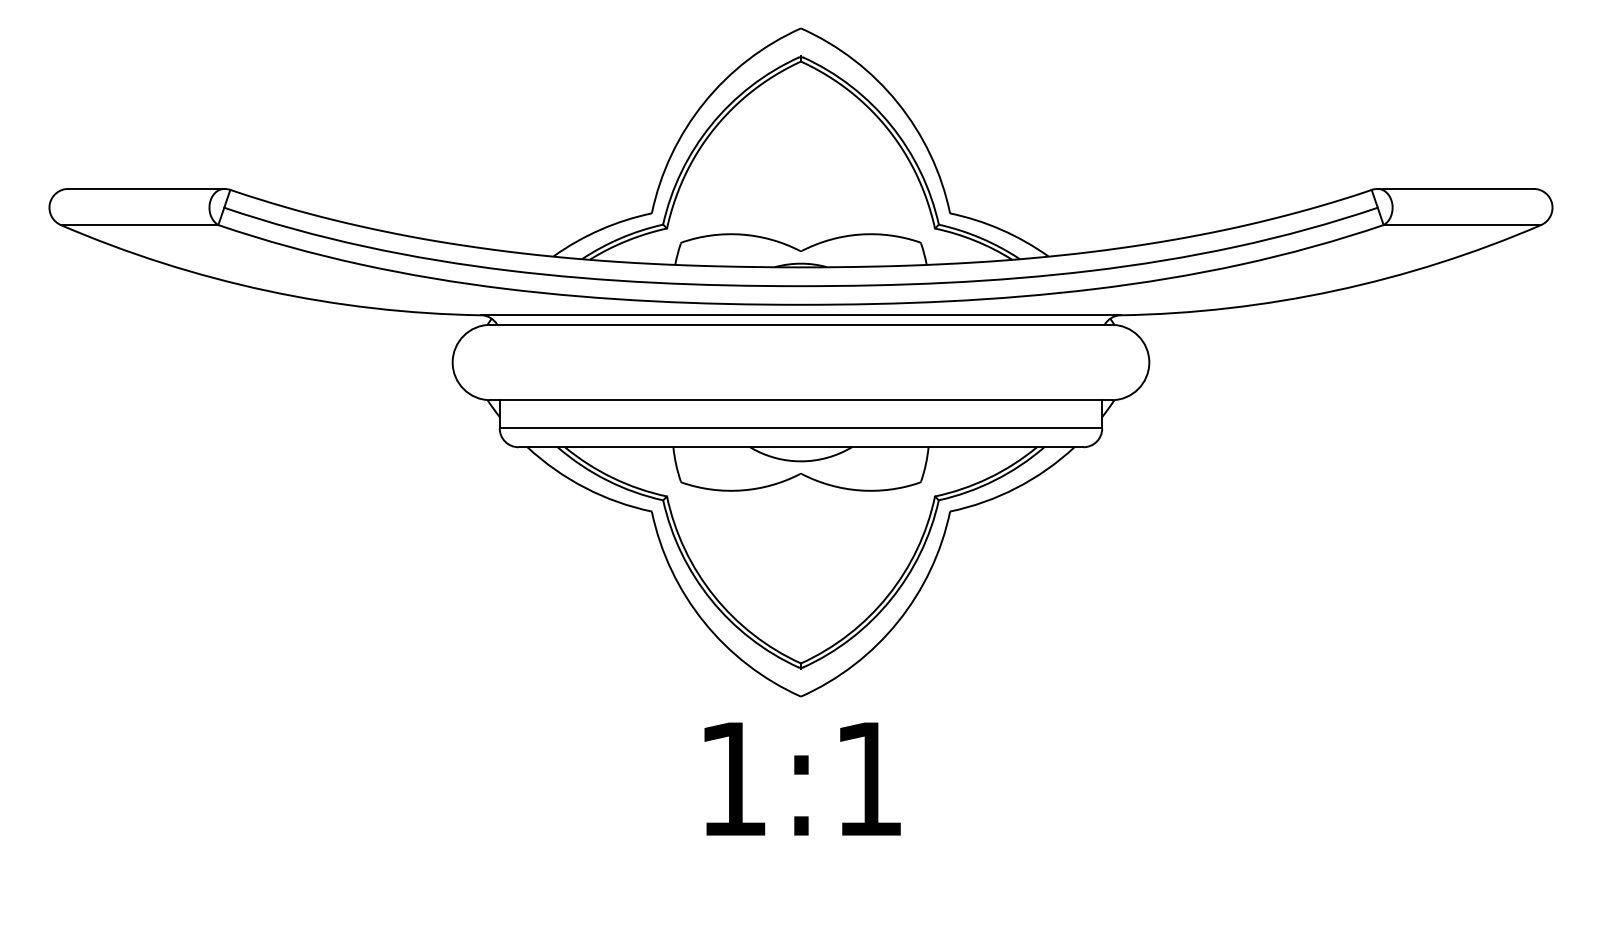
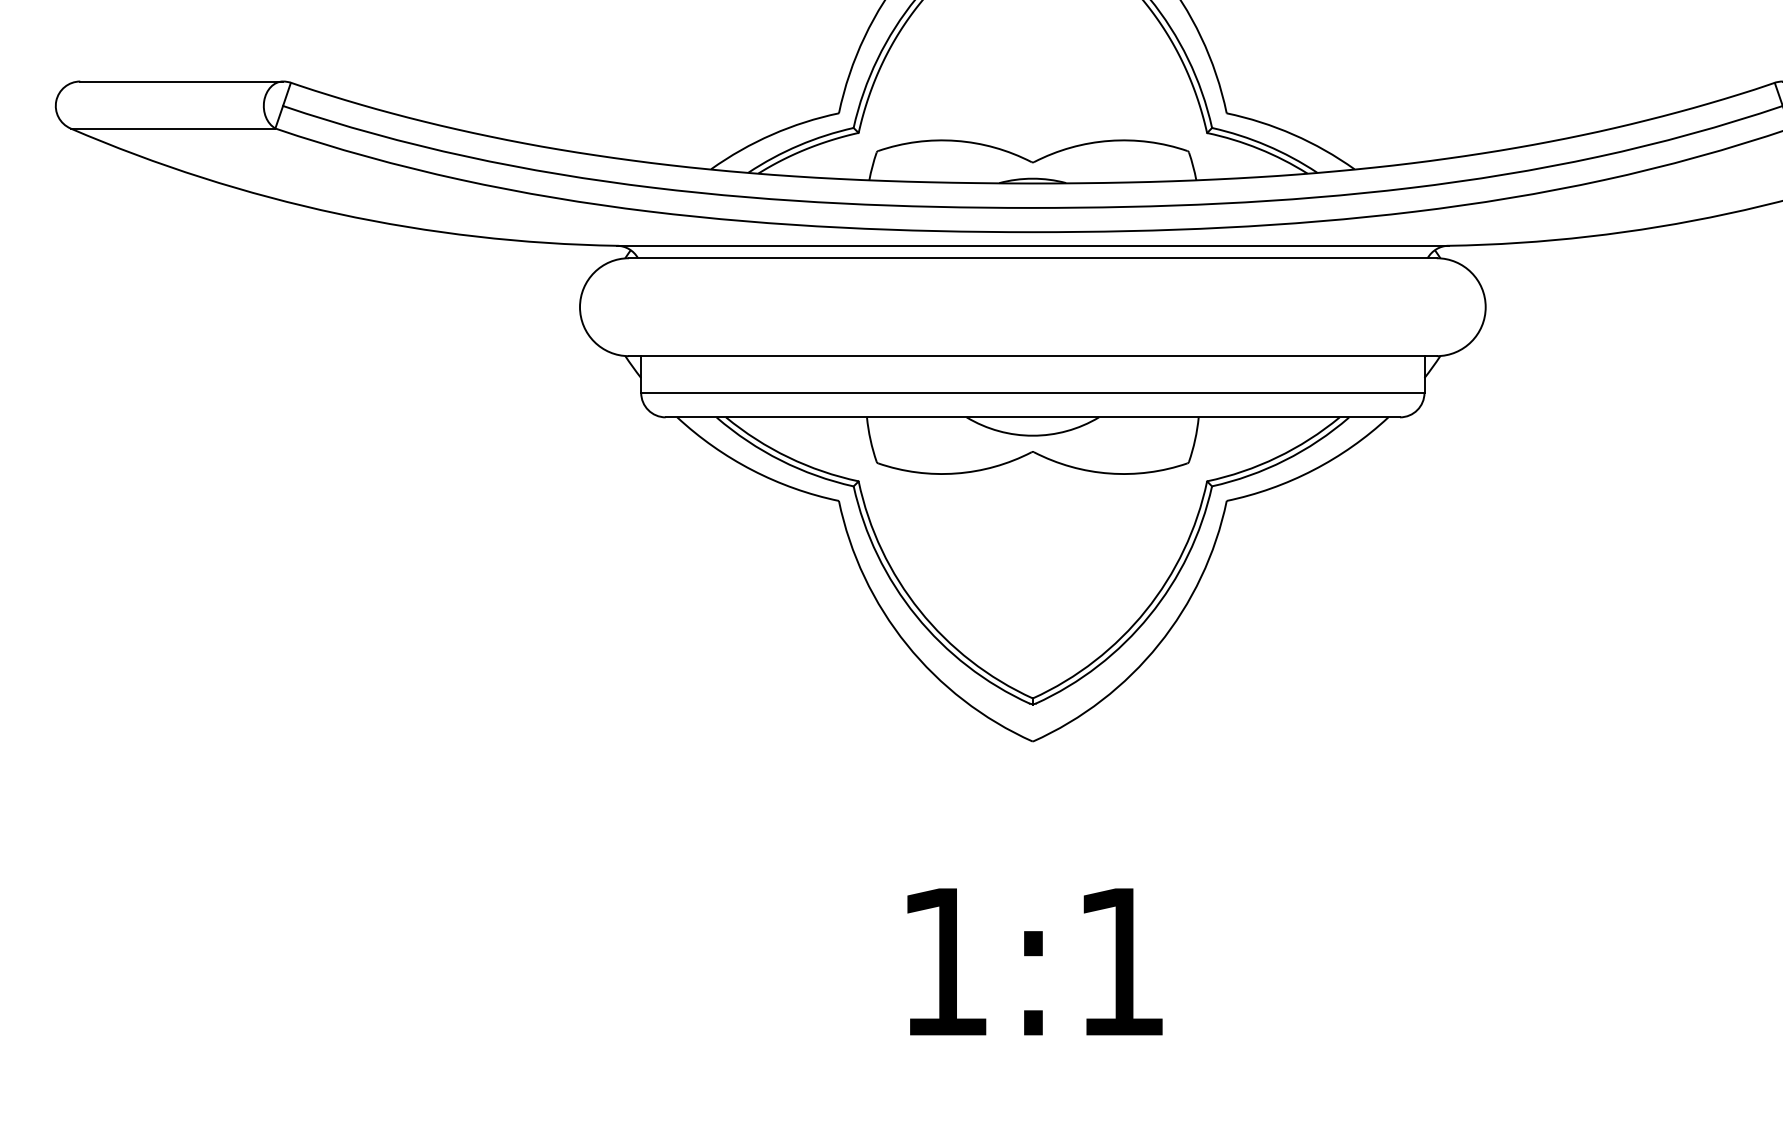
text: (802, 778) -> (1034, 961), moved

